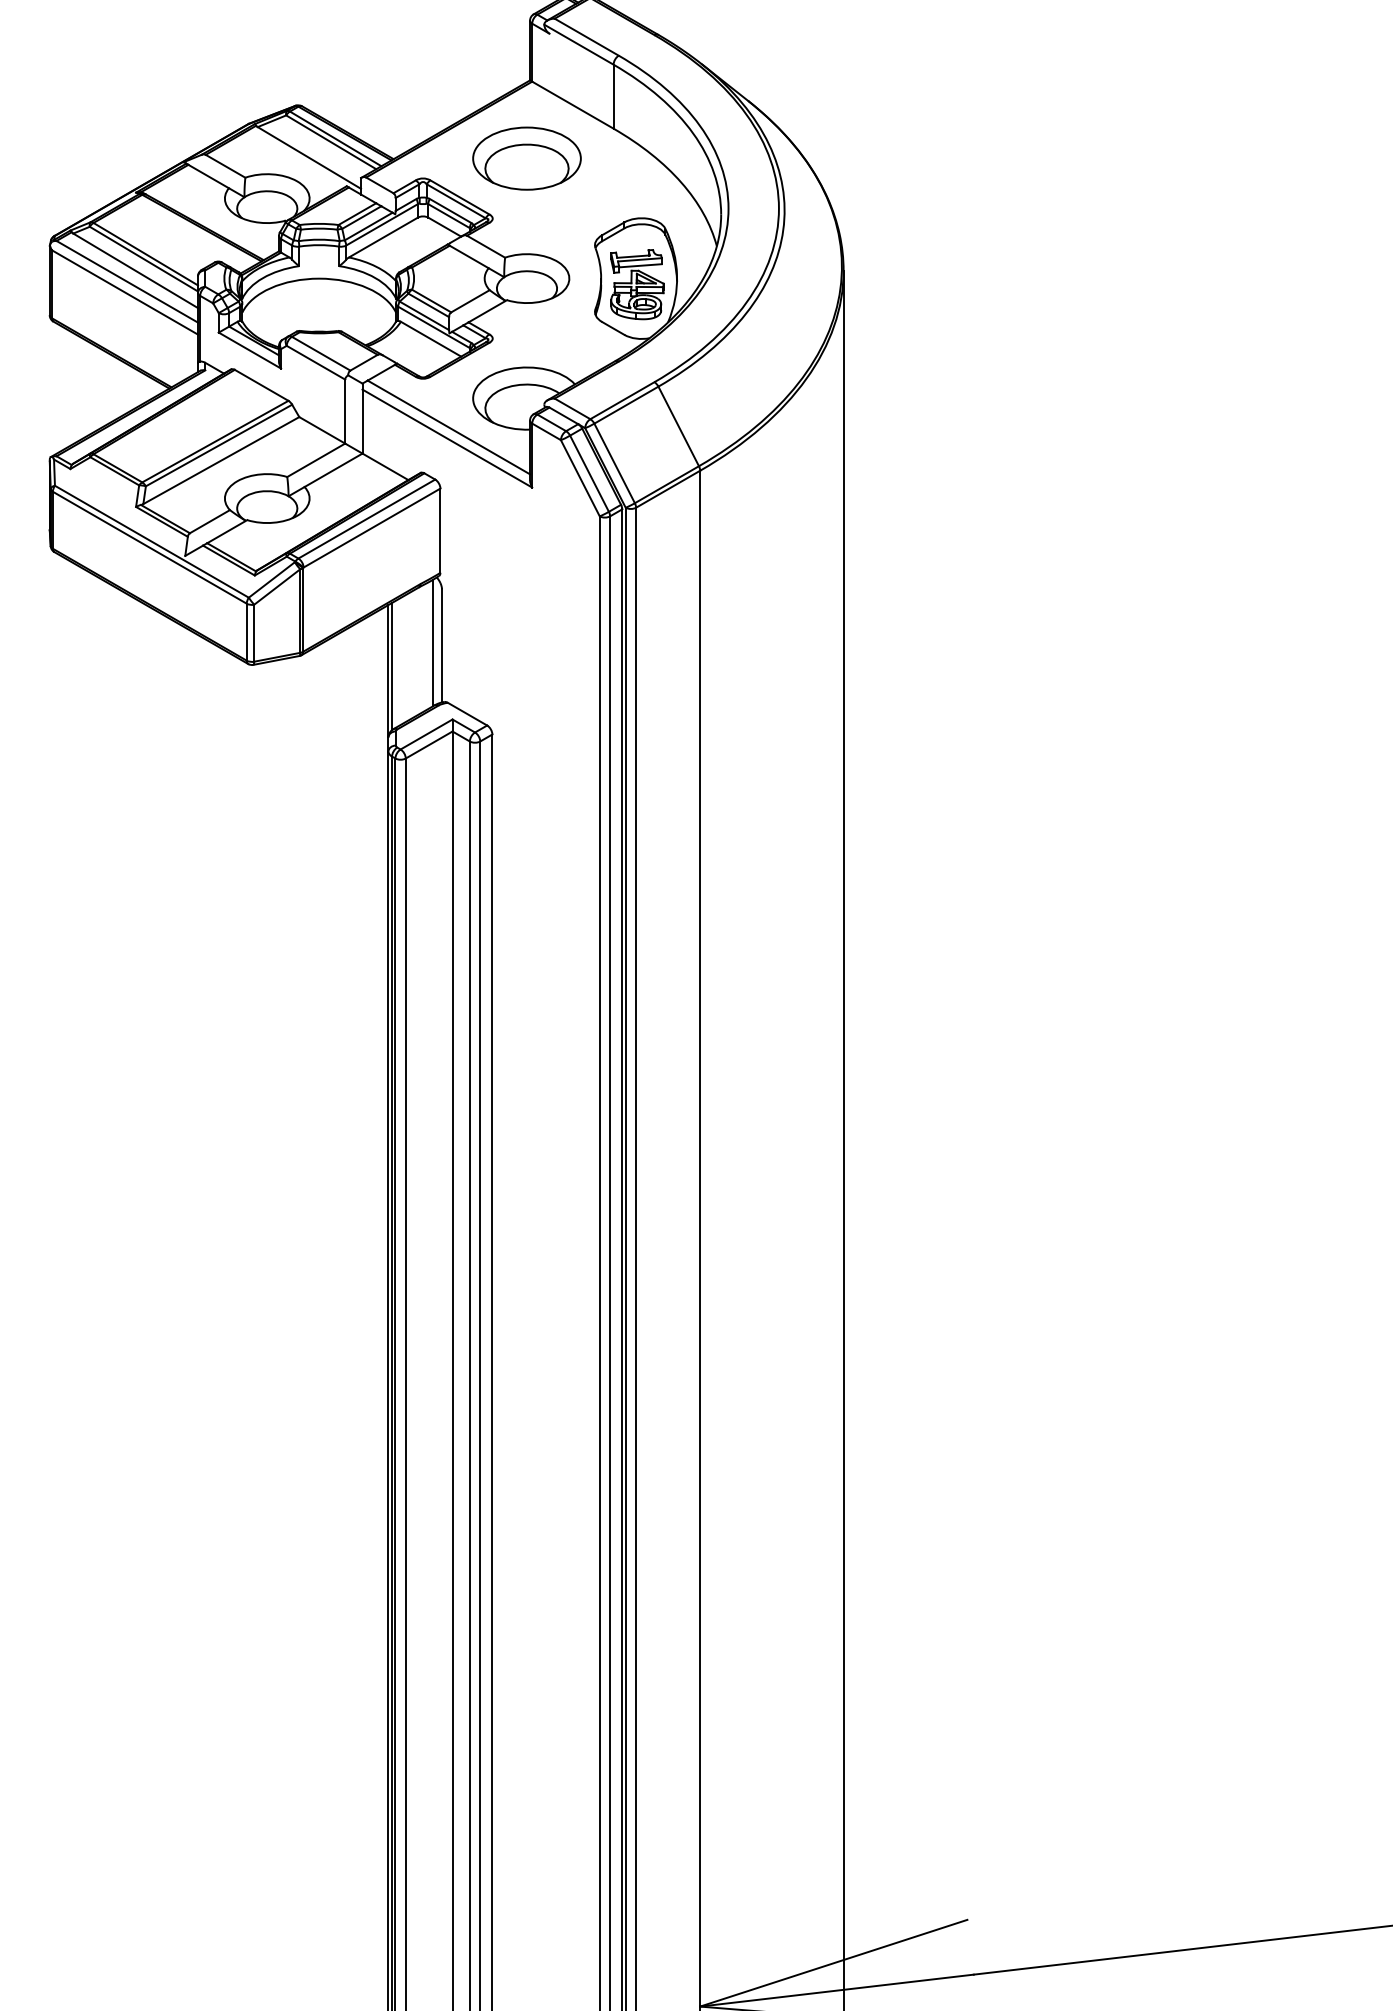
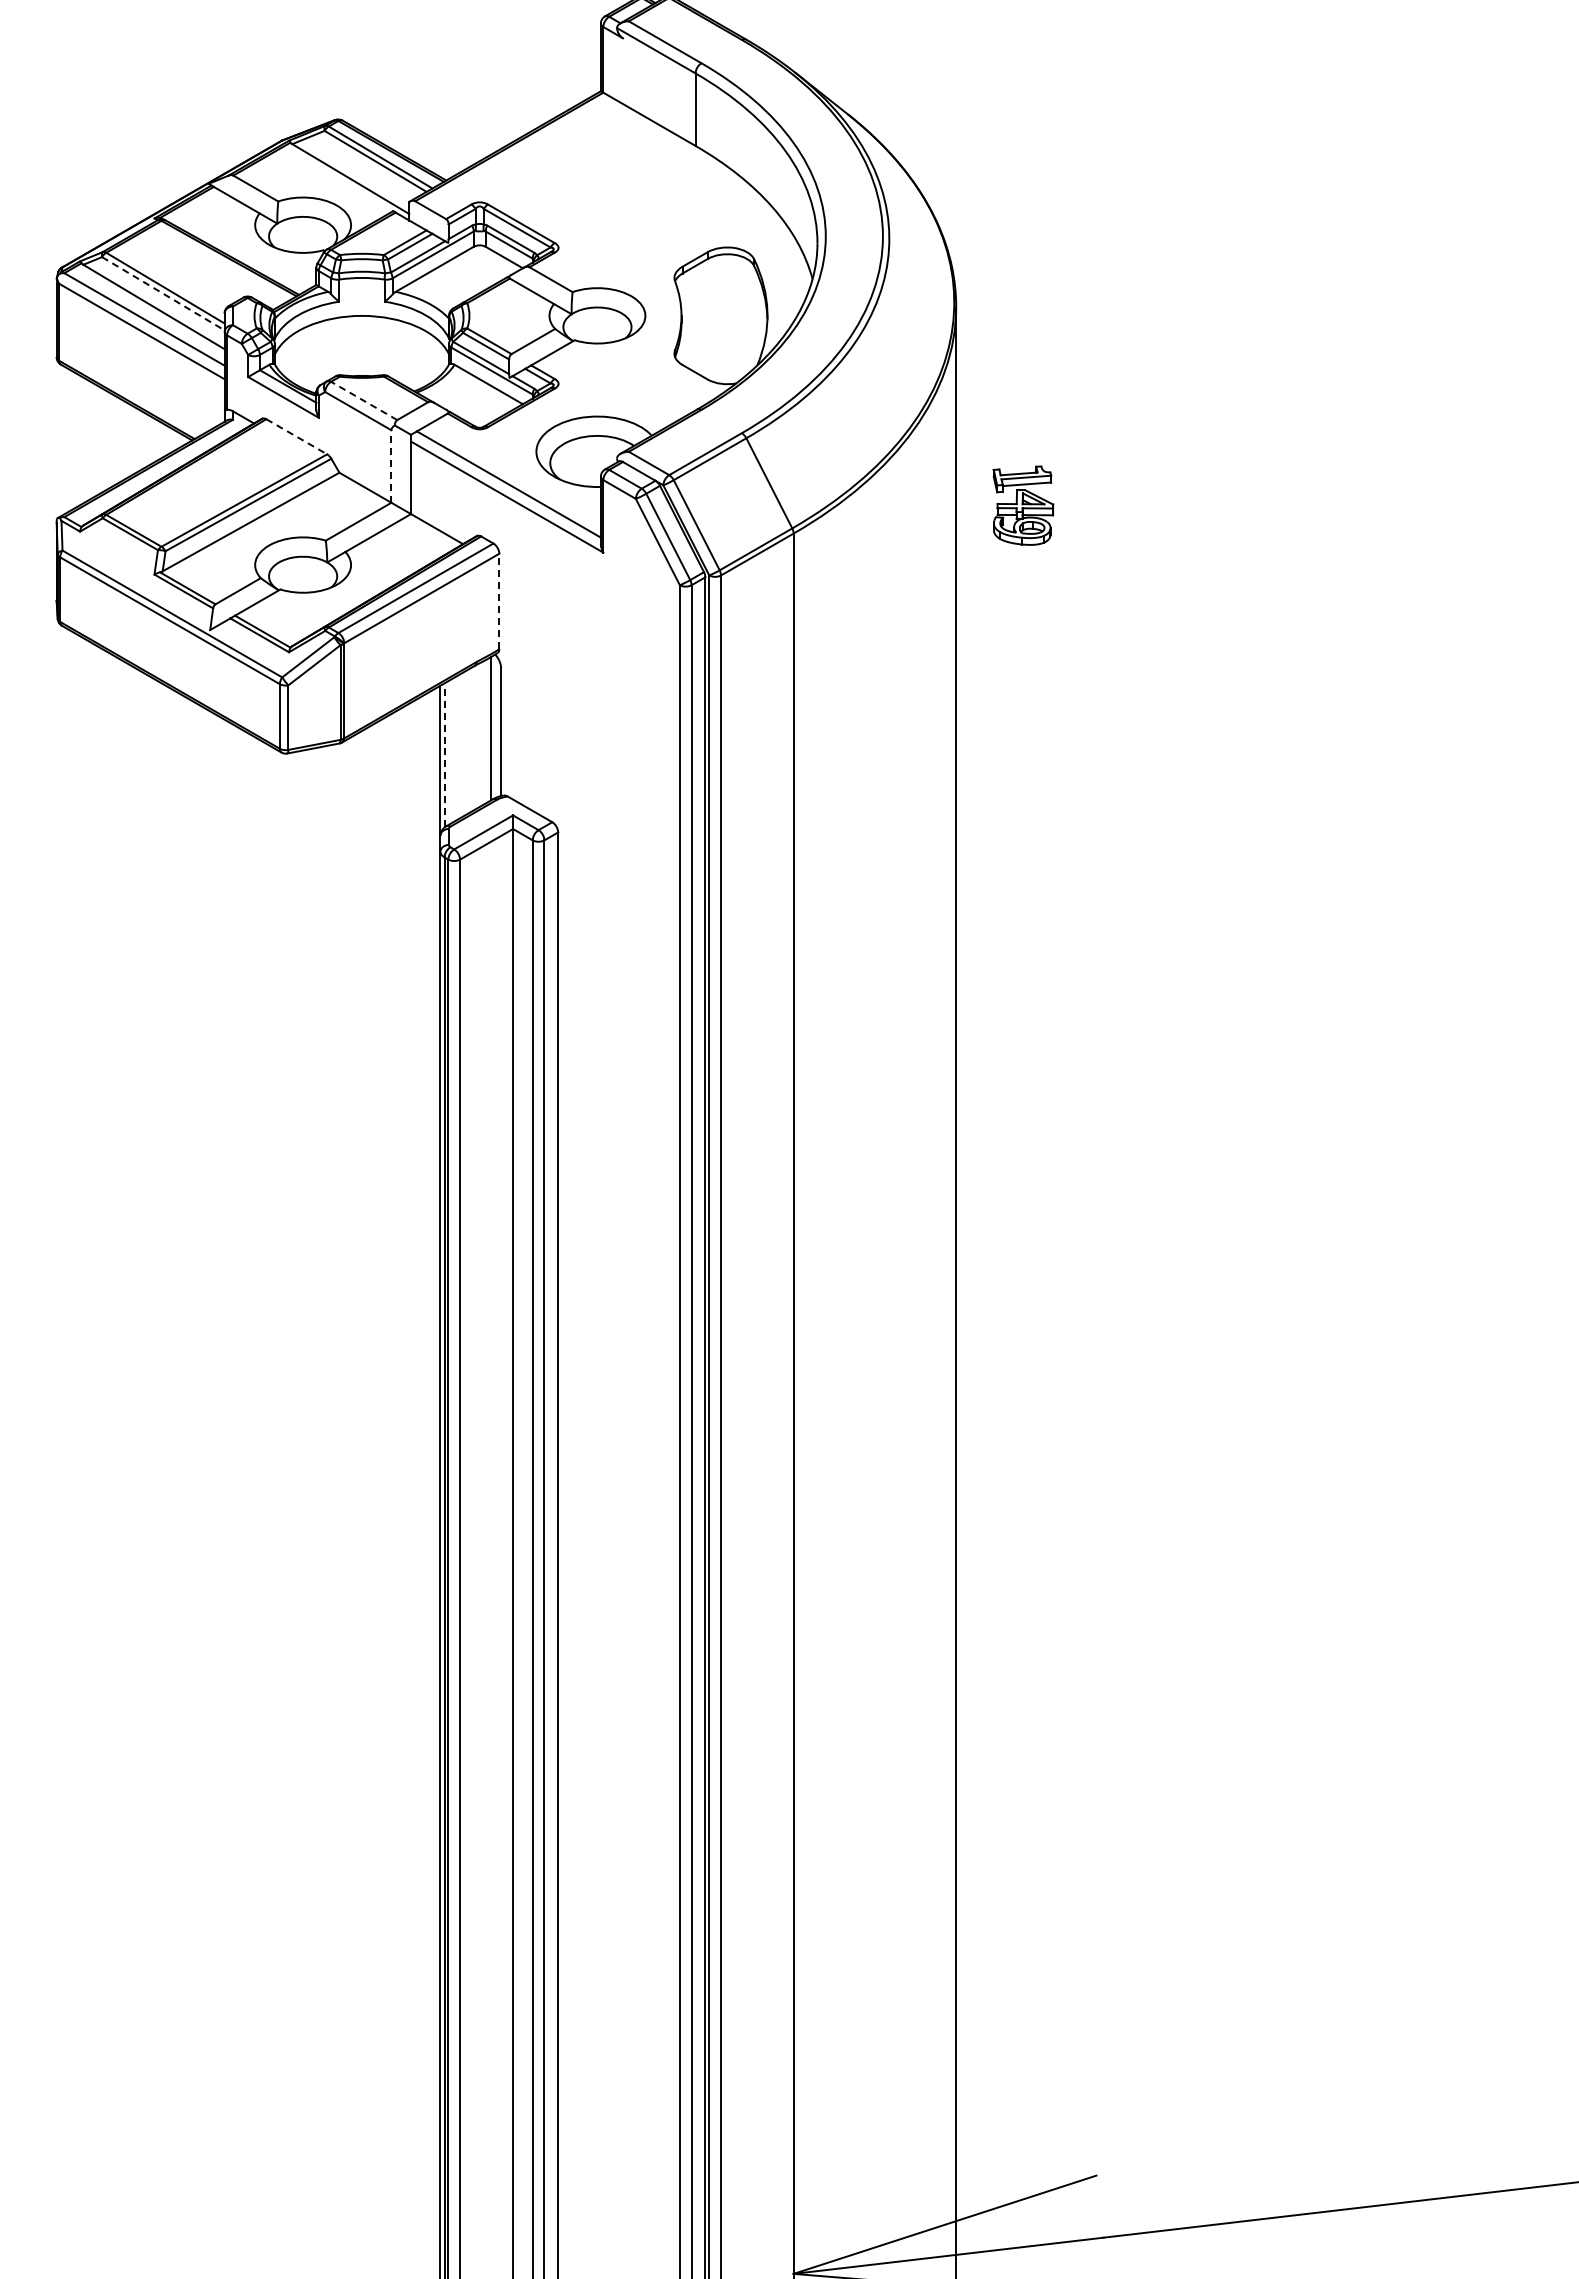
part: (527, 158) -> (597, 179), removed
line: (144, 259) -> (163, 294), solid -> dashed
part: (637, 284) -> (1023, 505), moved
line: (320, 353) -> (363, 400), solid -> dashed
line: (262, 385) -> (297, 437), solid -> dashed
line: (345, 411) -> (391, 466), solid -> dashed
line: (440, 530) -> (499, 601), solid -> dashed
line: (392, 665) -> (444, 754), solid -> dashed

